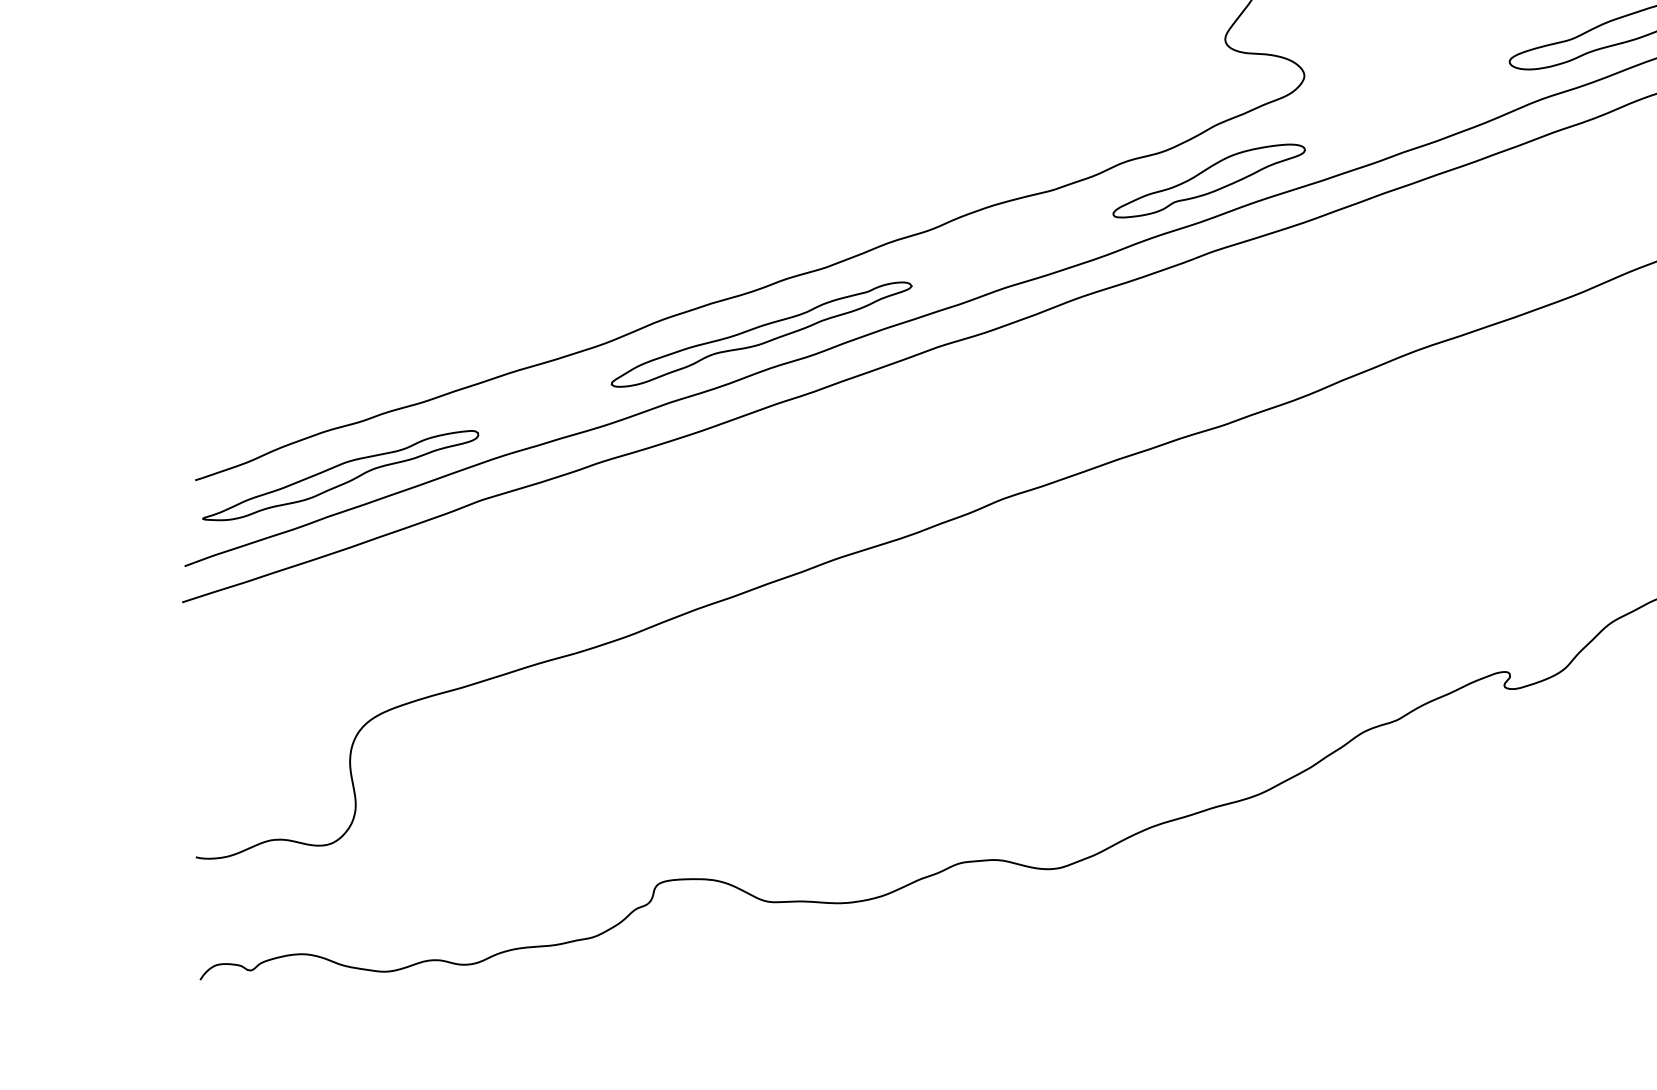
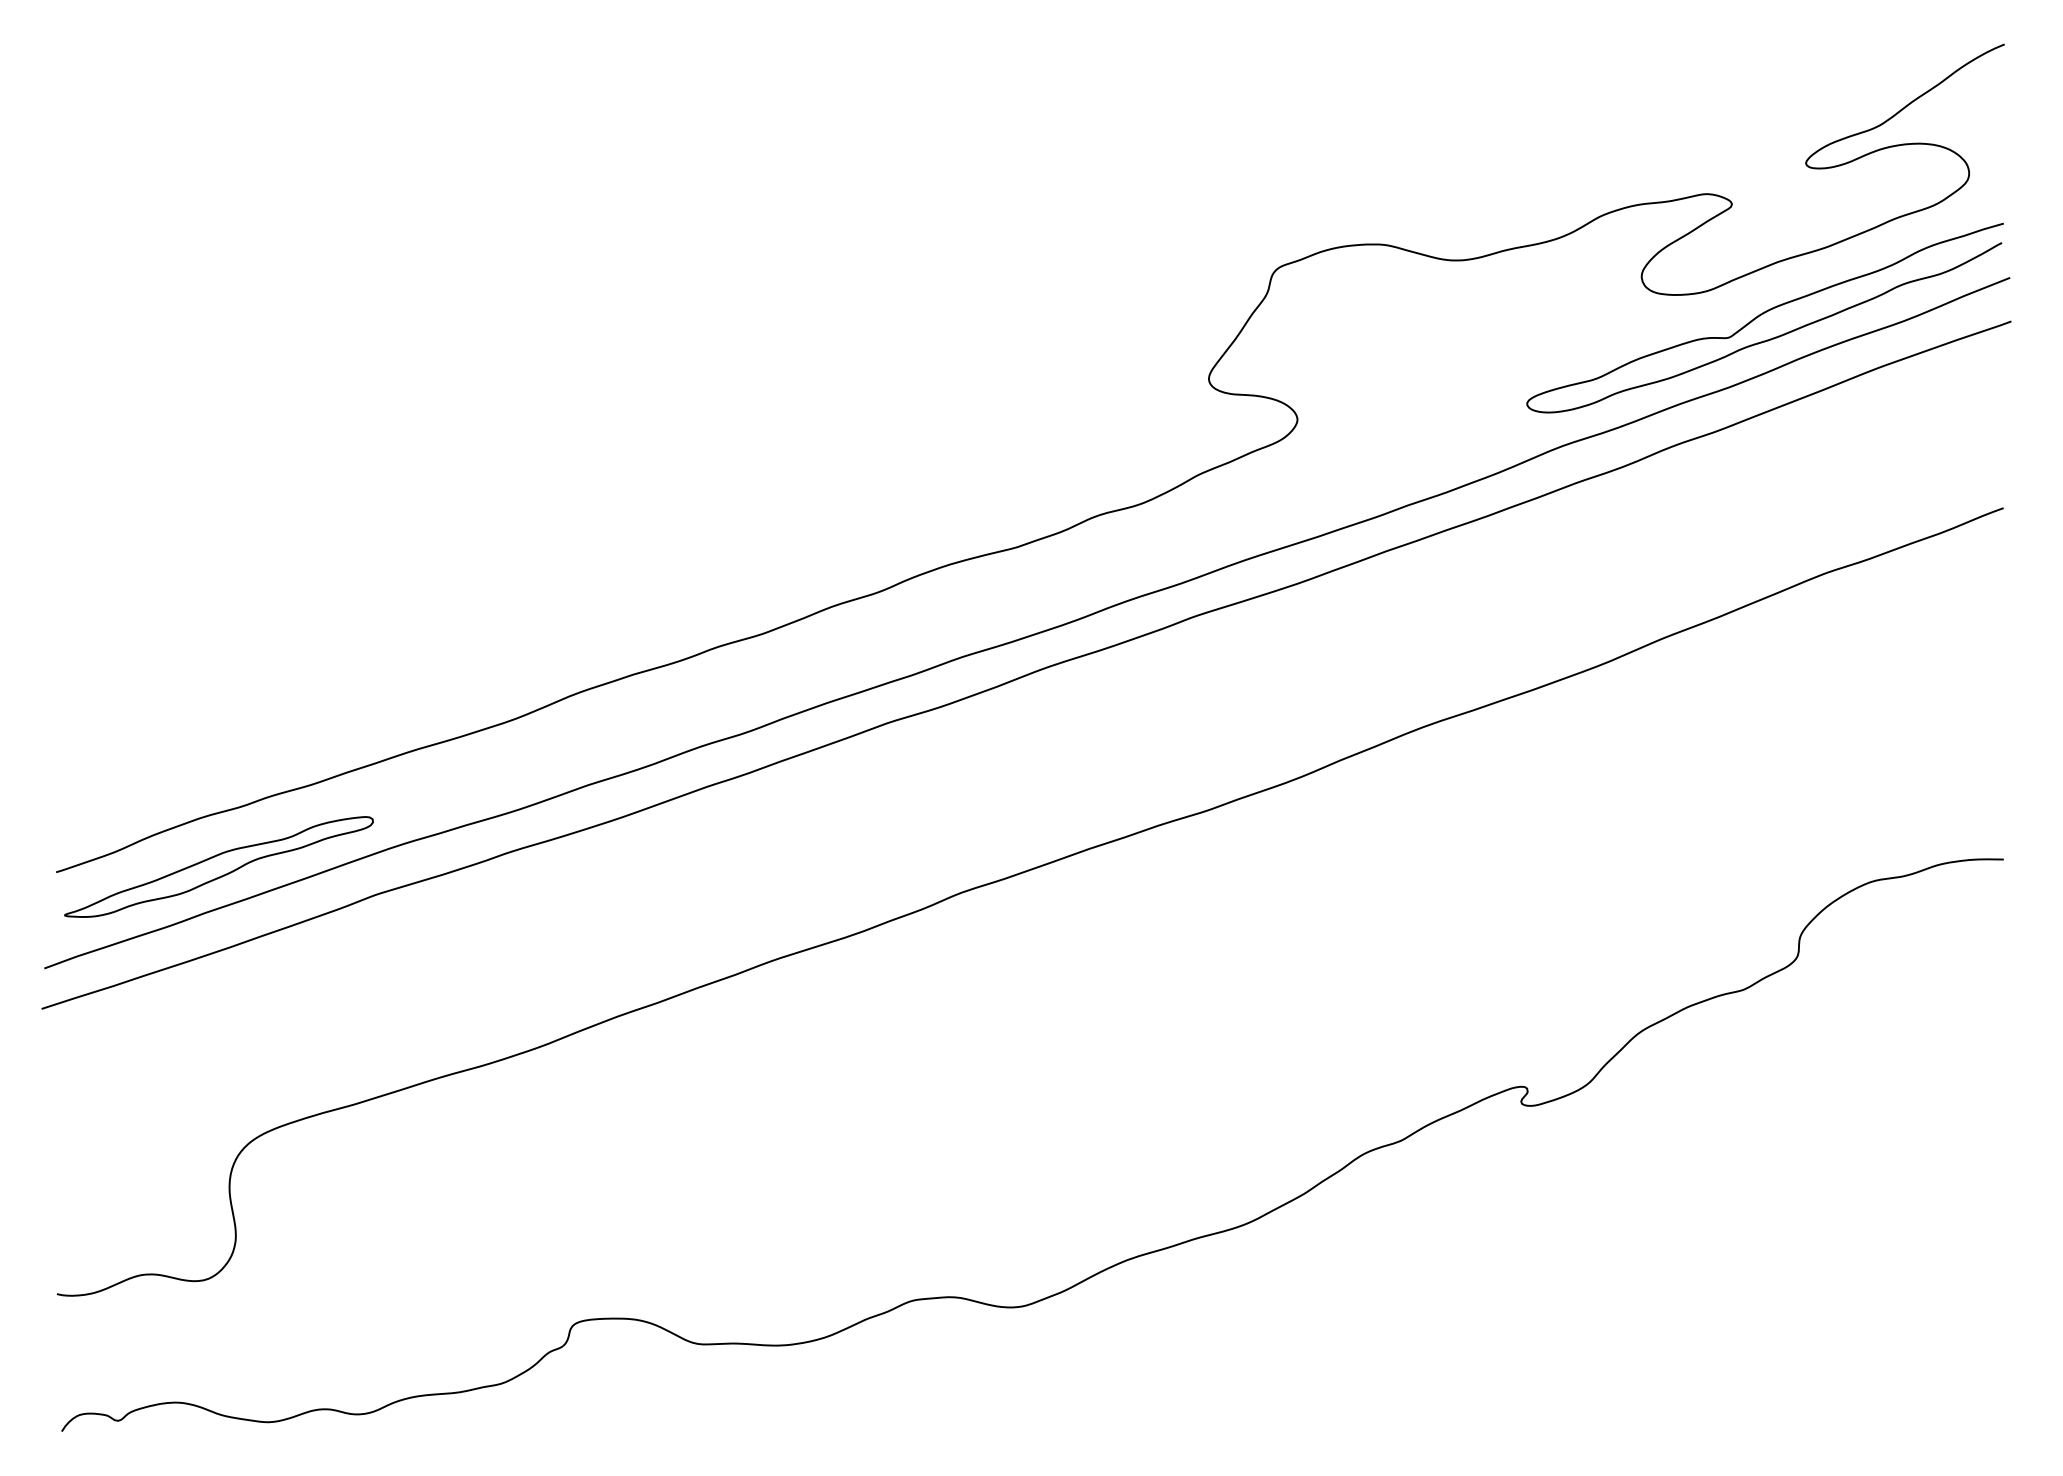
part: (1208, 181) -> (1190, 537), removed
part: (761, 334) -> (689, 709), removed

